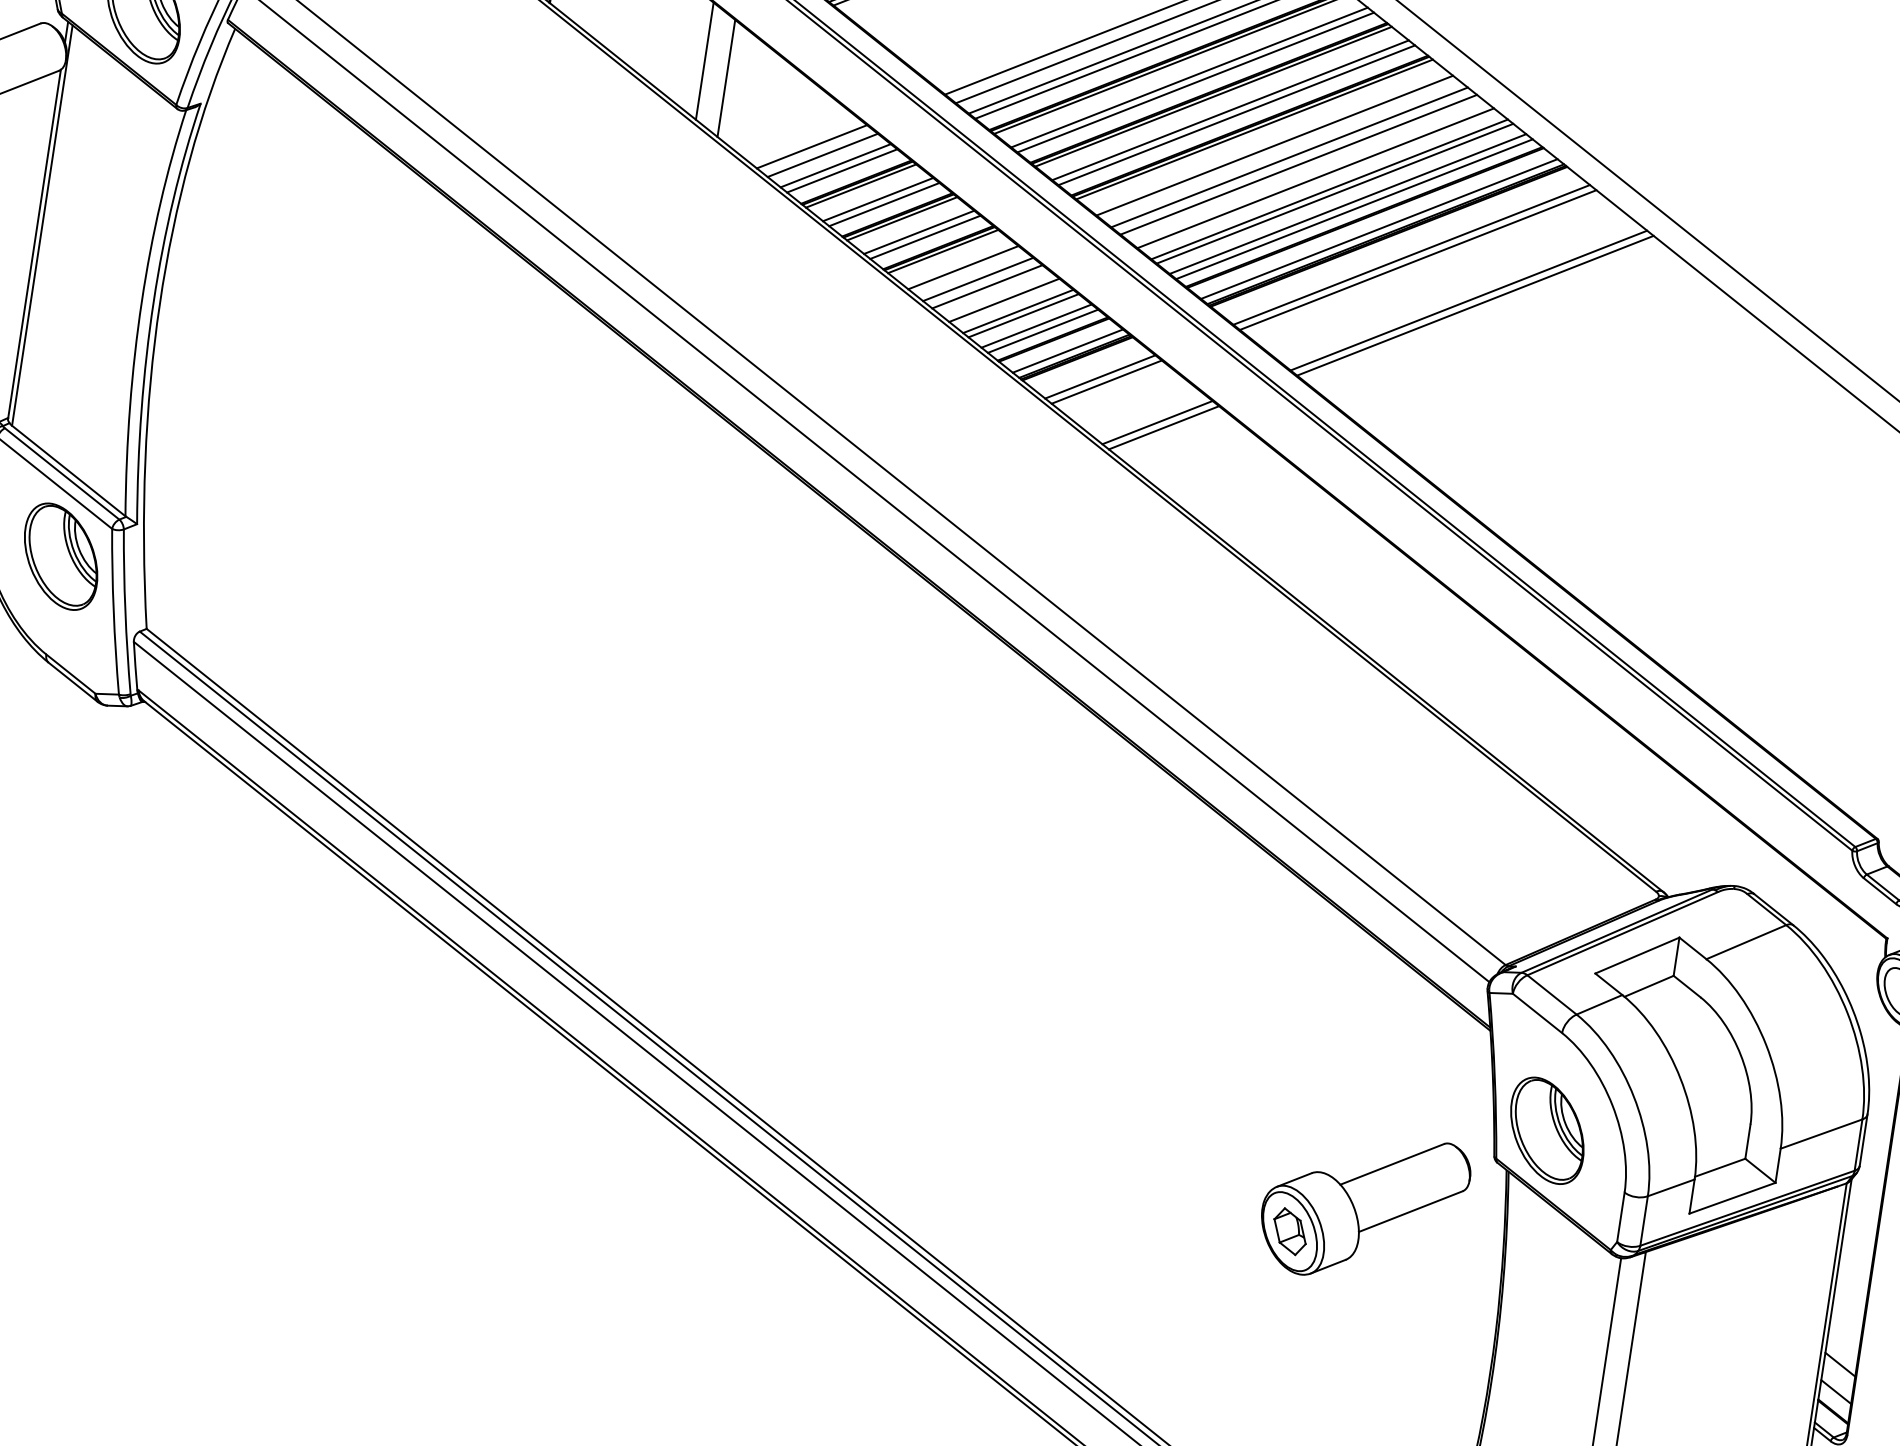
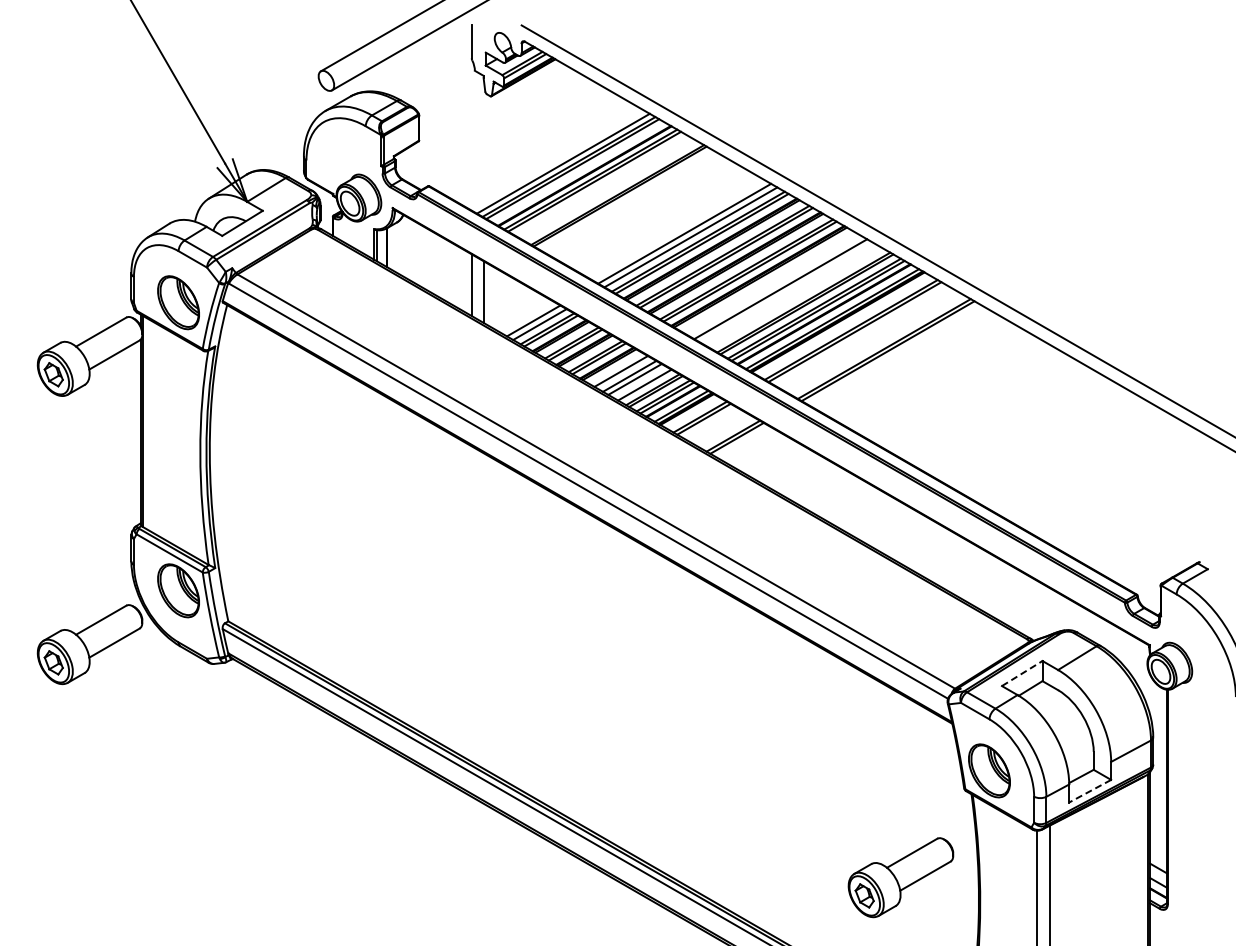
line: (1273, 145) -> (771, 284), removed
line: (1297, 165) -> (785, 292), removed
line: (1315, 177) -> (795, 297), removed
line: (1637, 955) -> (1022, 673), solid -> dashed
line: (1733, 1198) -> (1090, 791), solid -> dashed
part: (1363, 1206) -> (900, 877), moved

